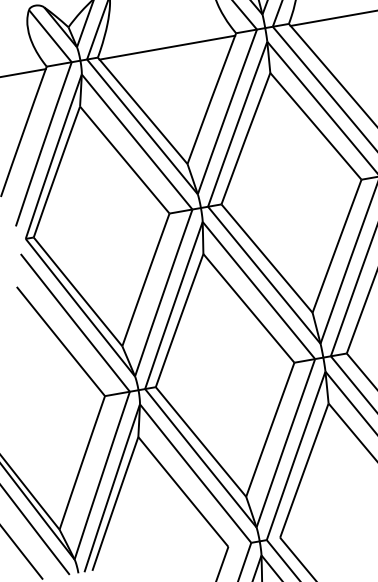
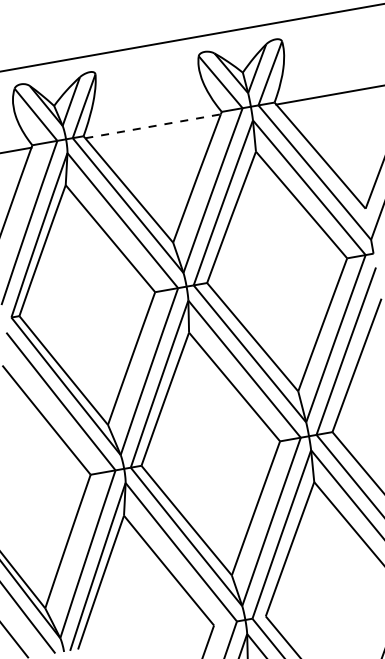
line: (167, 47) -> (153, 126), solid -> dashed

